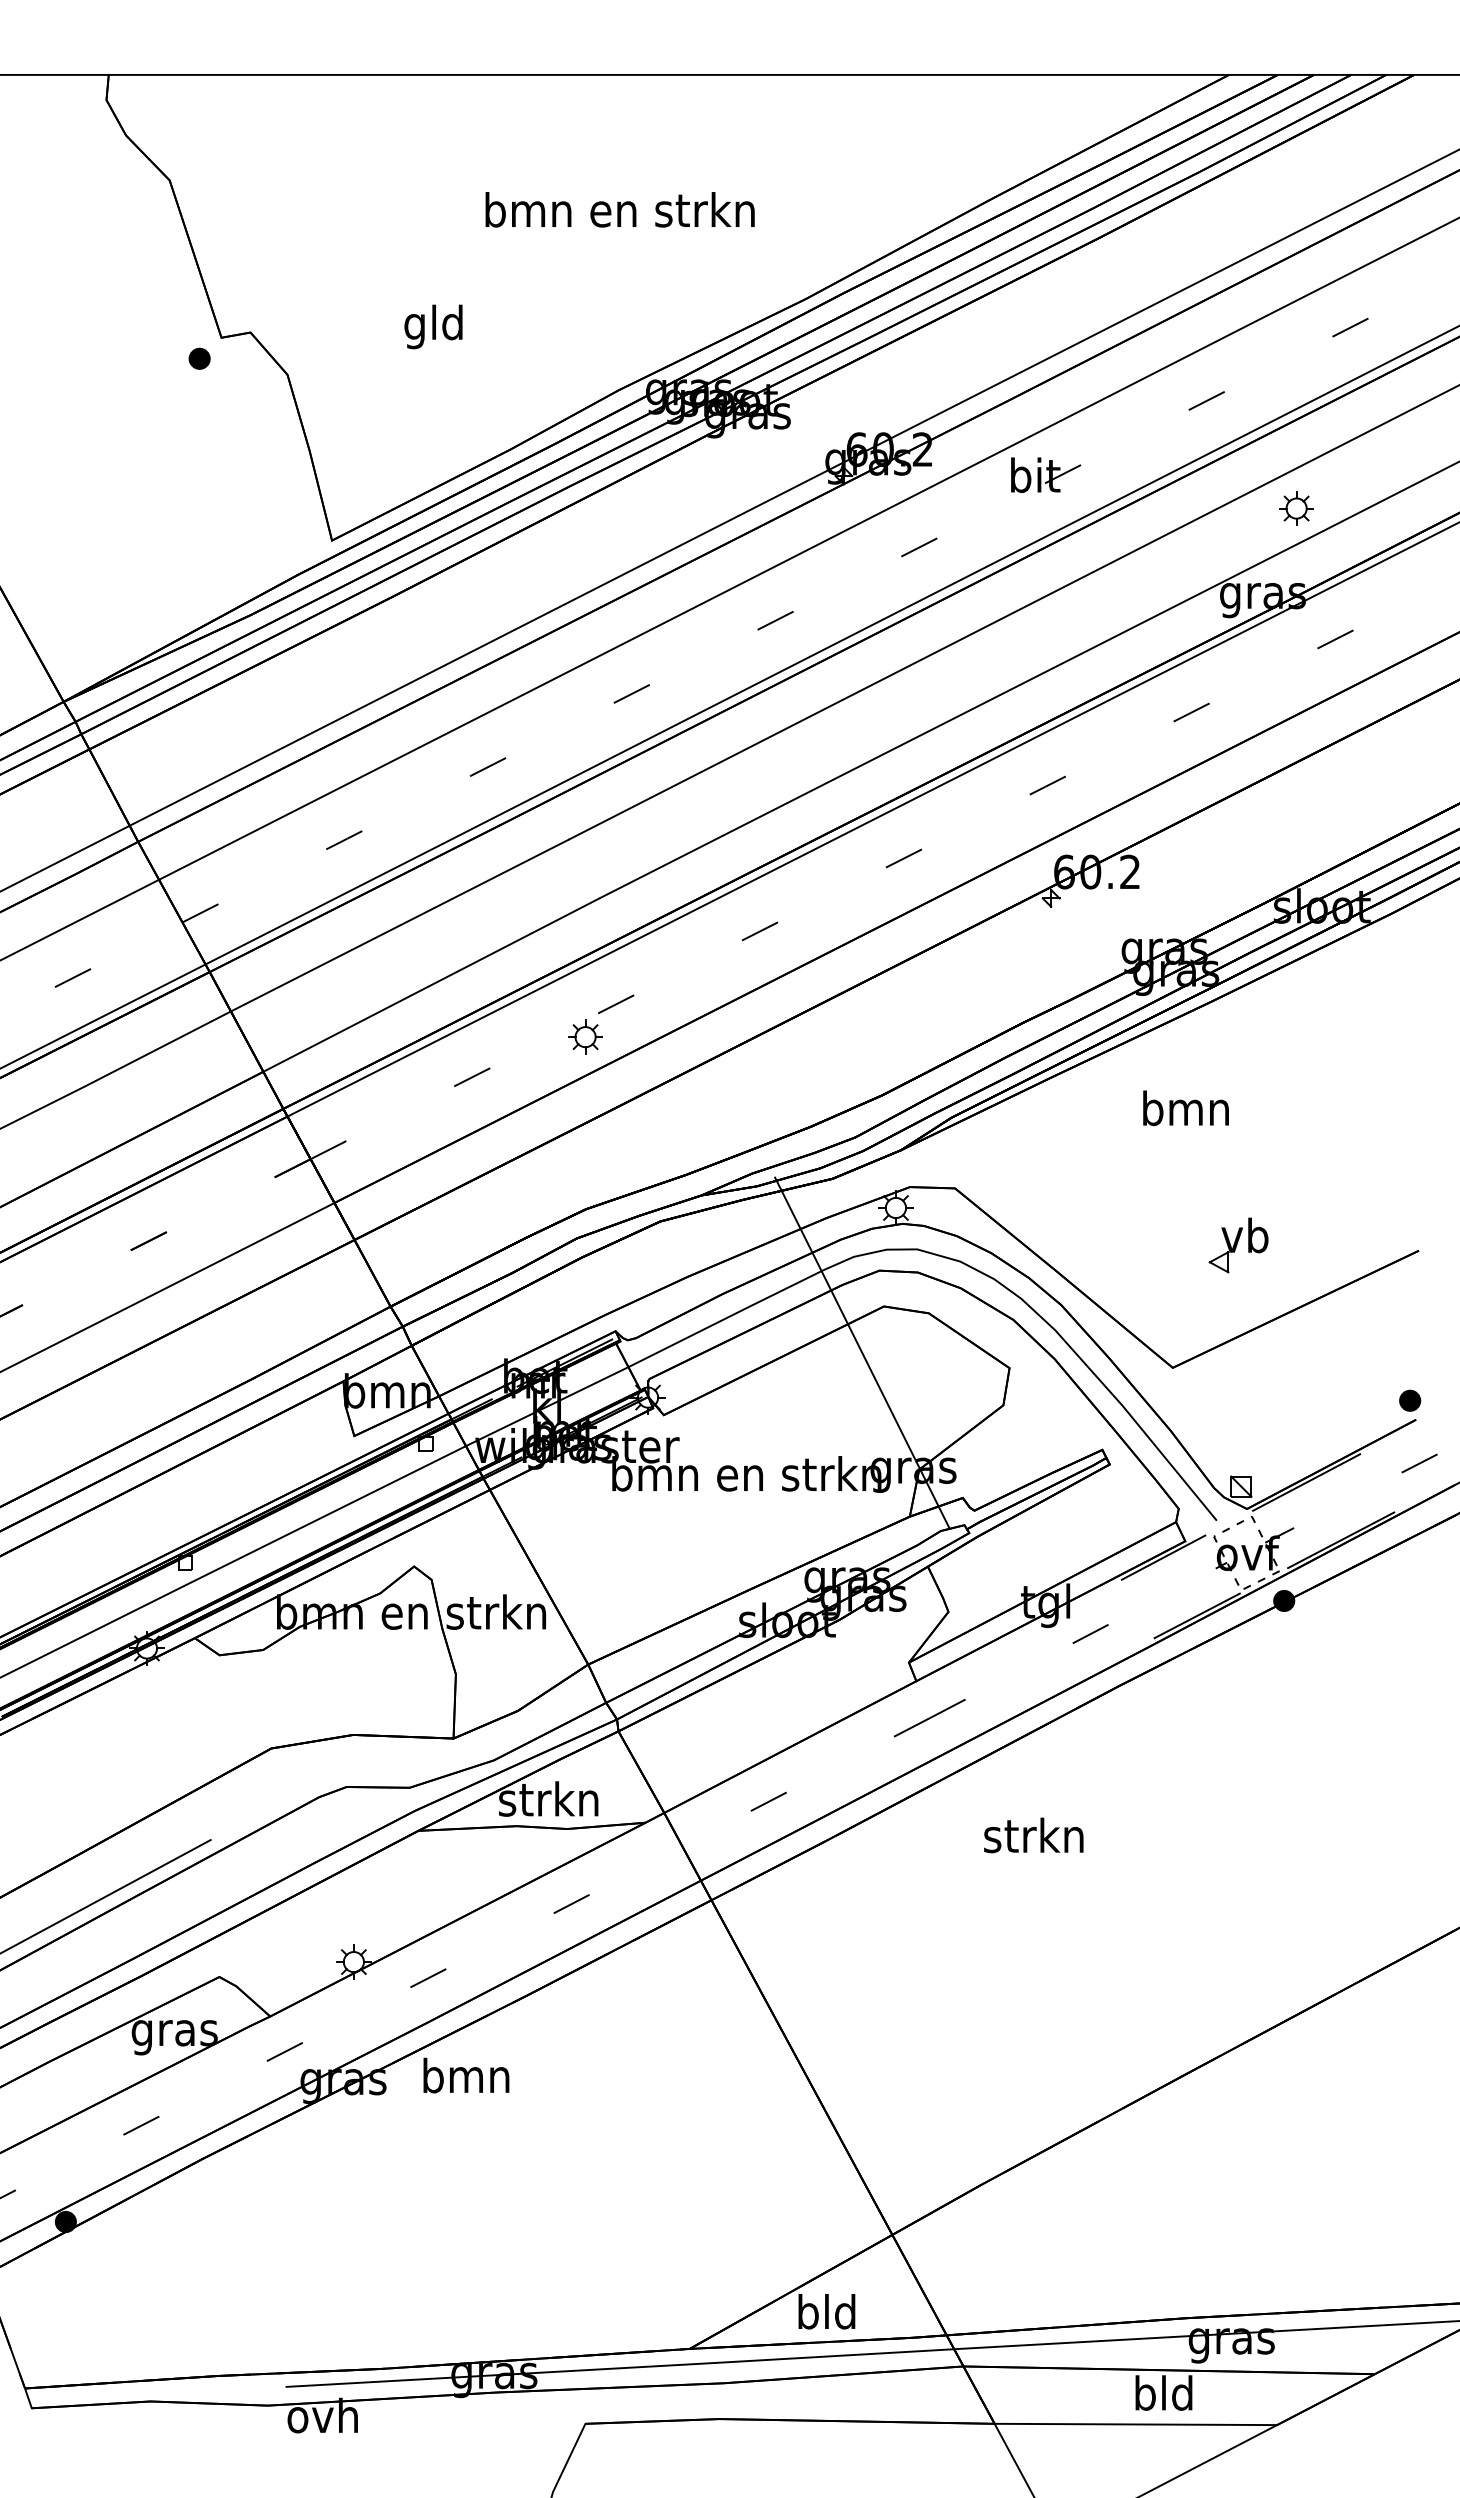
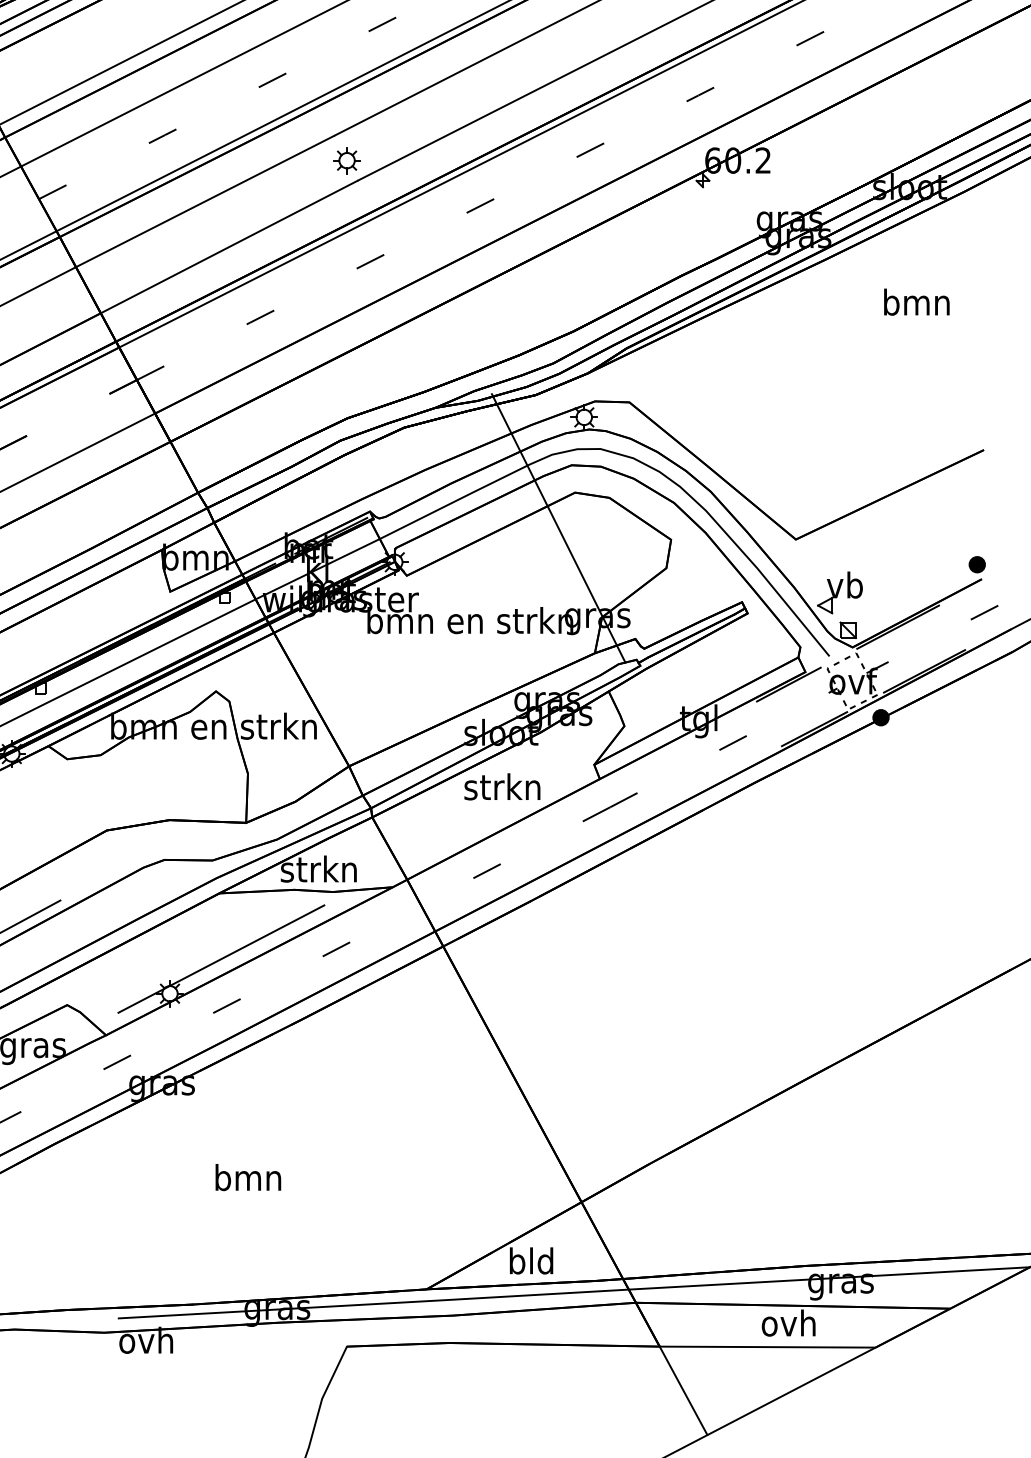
part: (585, 1036) -> (347, 160), moved
text: (1185, 1108) -> (916, 302), moved
part: (1238, 1245) -> (839, 592), moved
text: (1033, 1835) -> (502, 786), moved
line: (420, 1916) -> (220, 958), added
text: (466, 2075) -> (248, 1177), moved
text: (1163, 2392) -> (788, 1322), bld -> ovh

